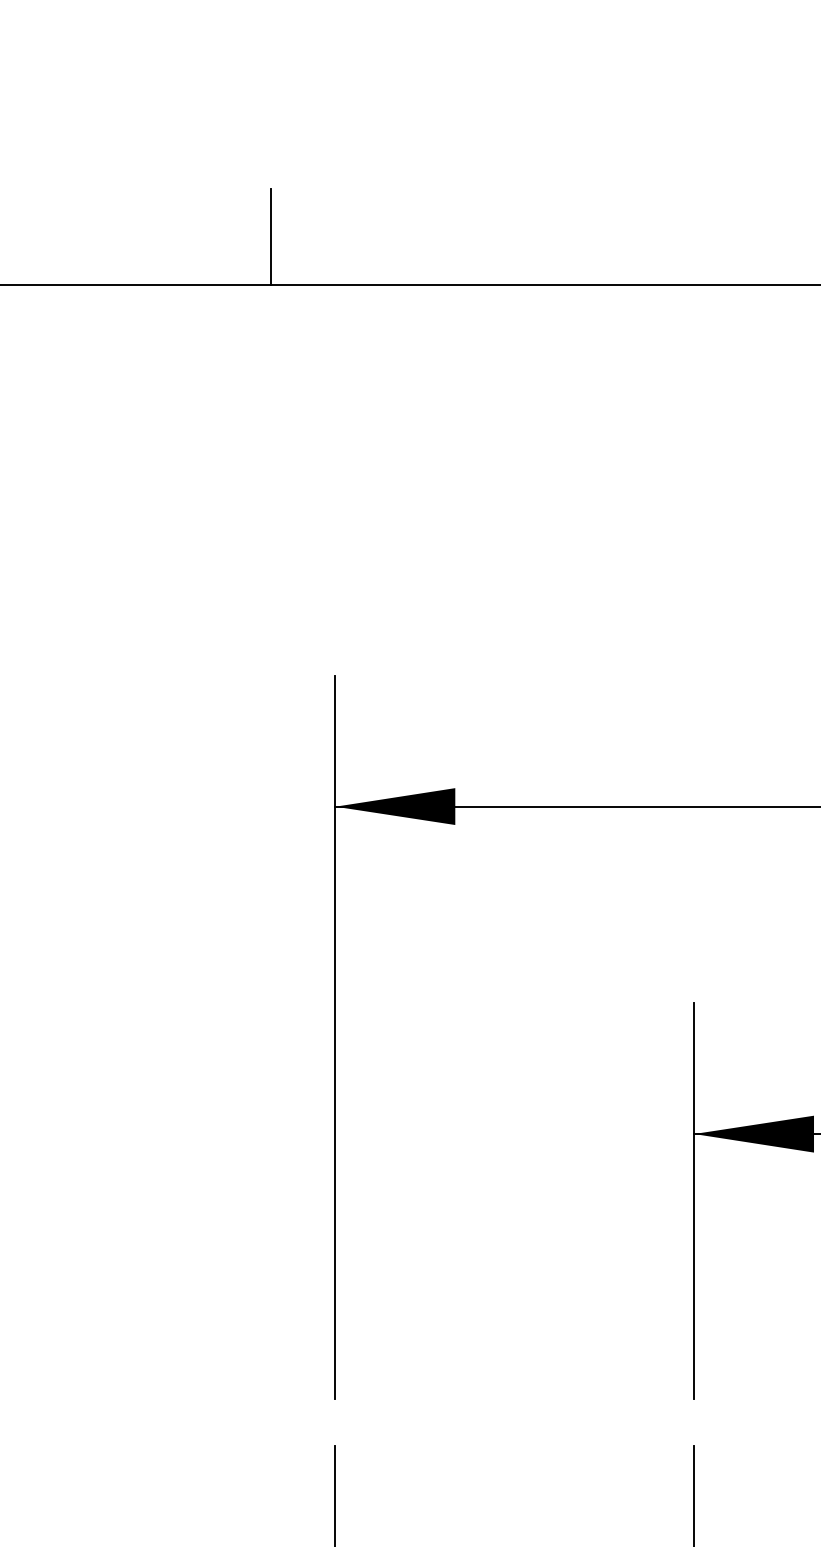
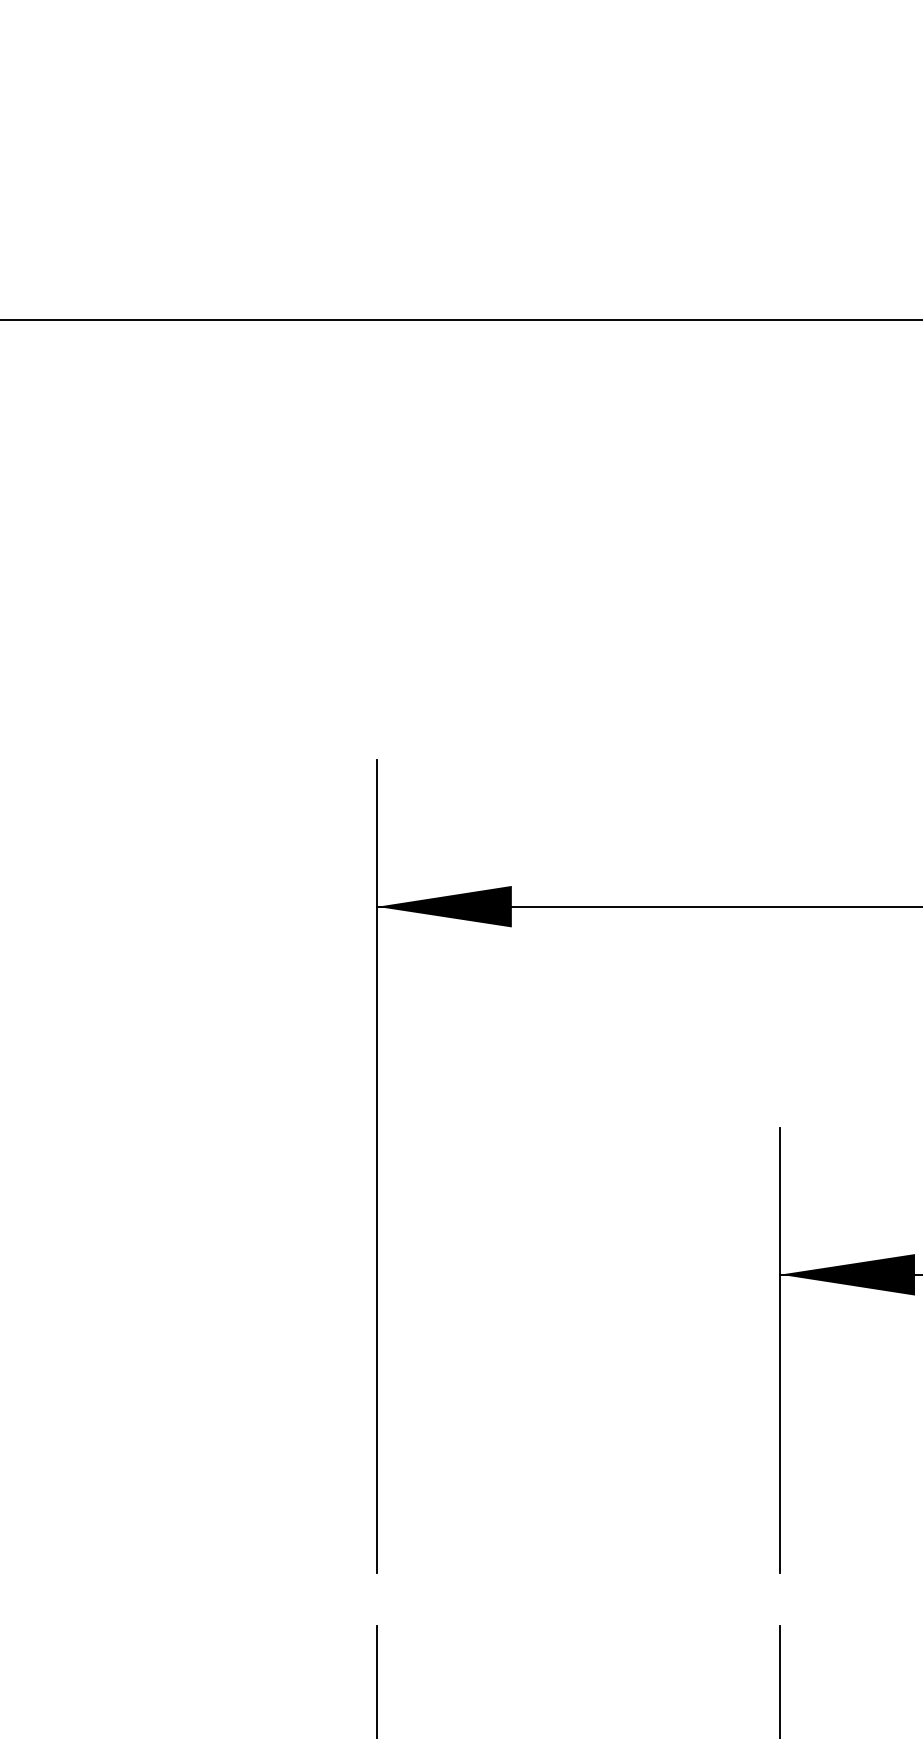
line: (270, 236) -> (304, 266), removed

